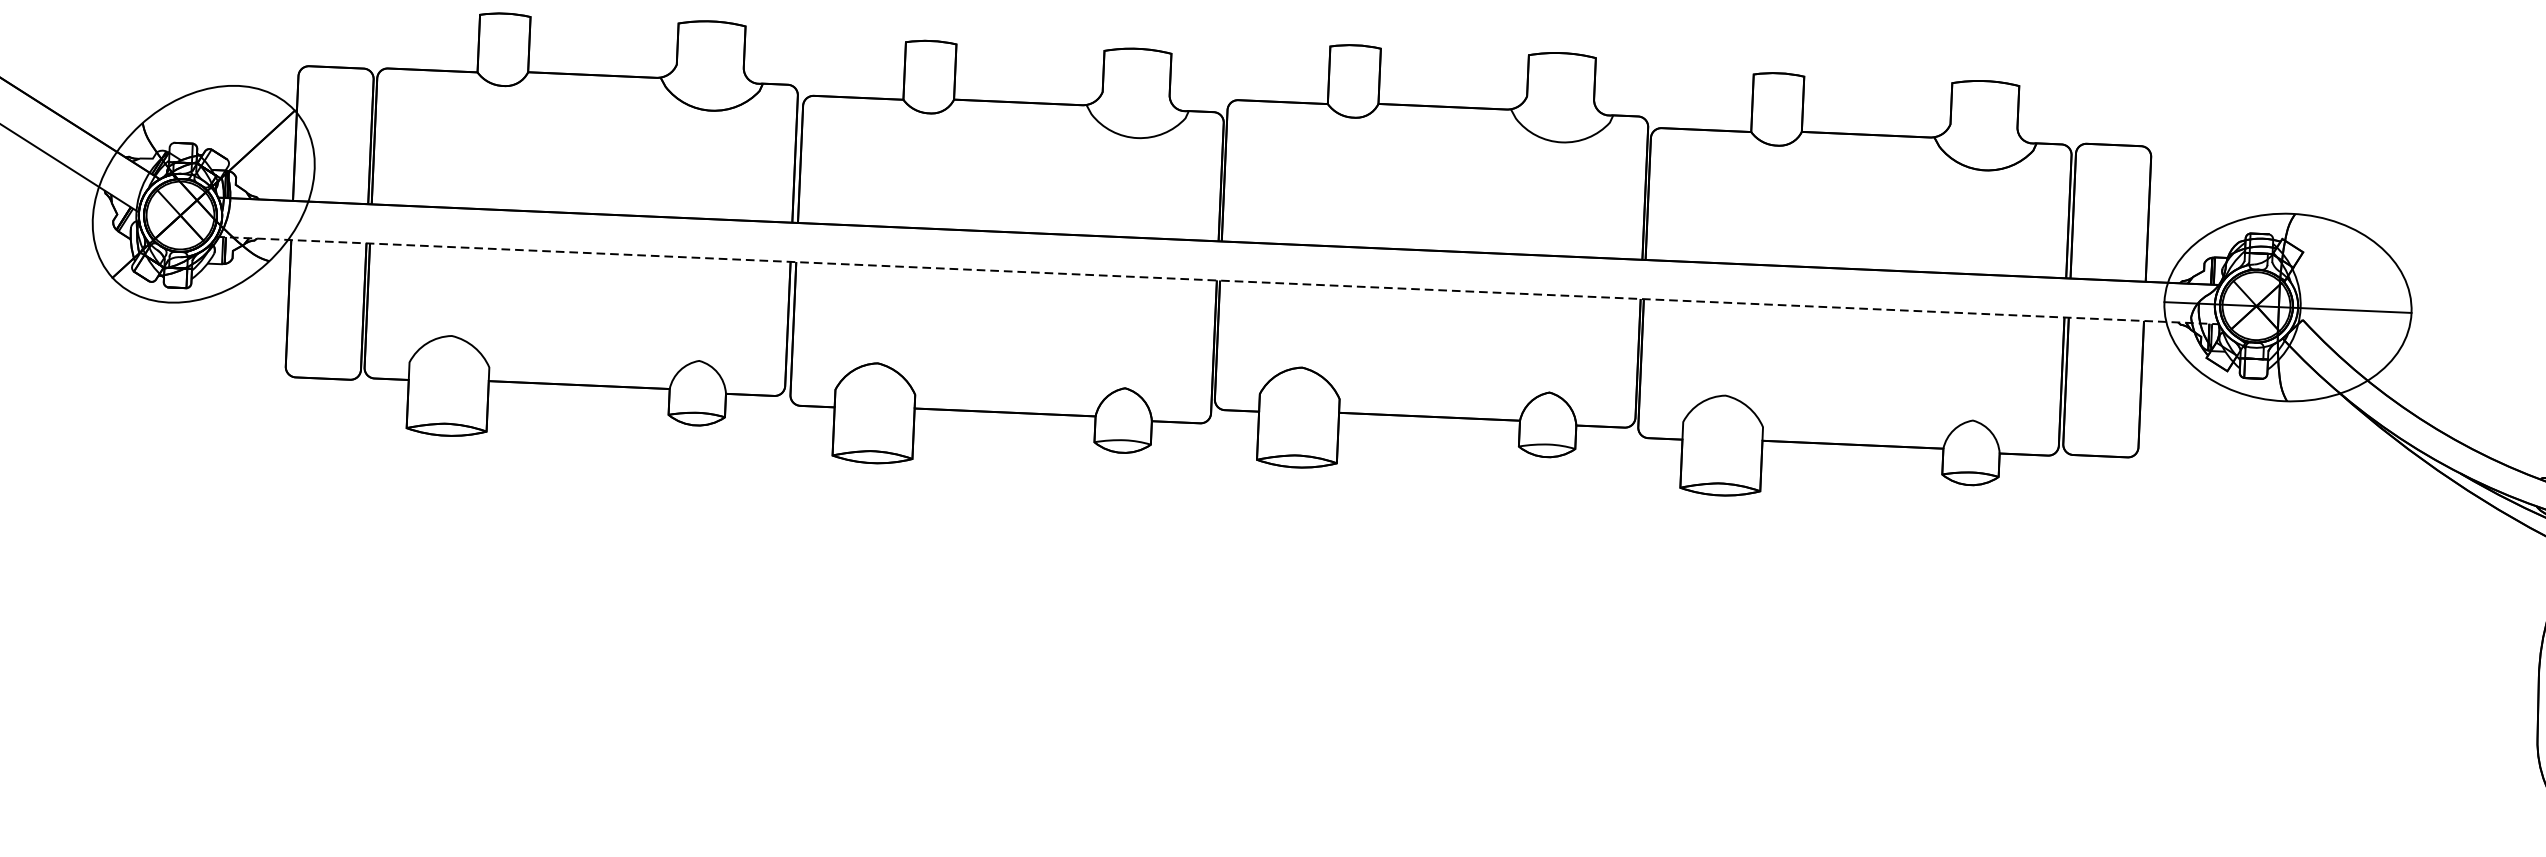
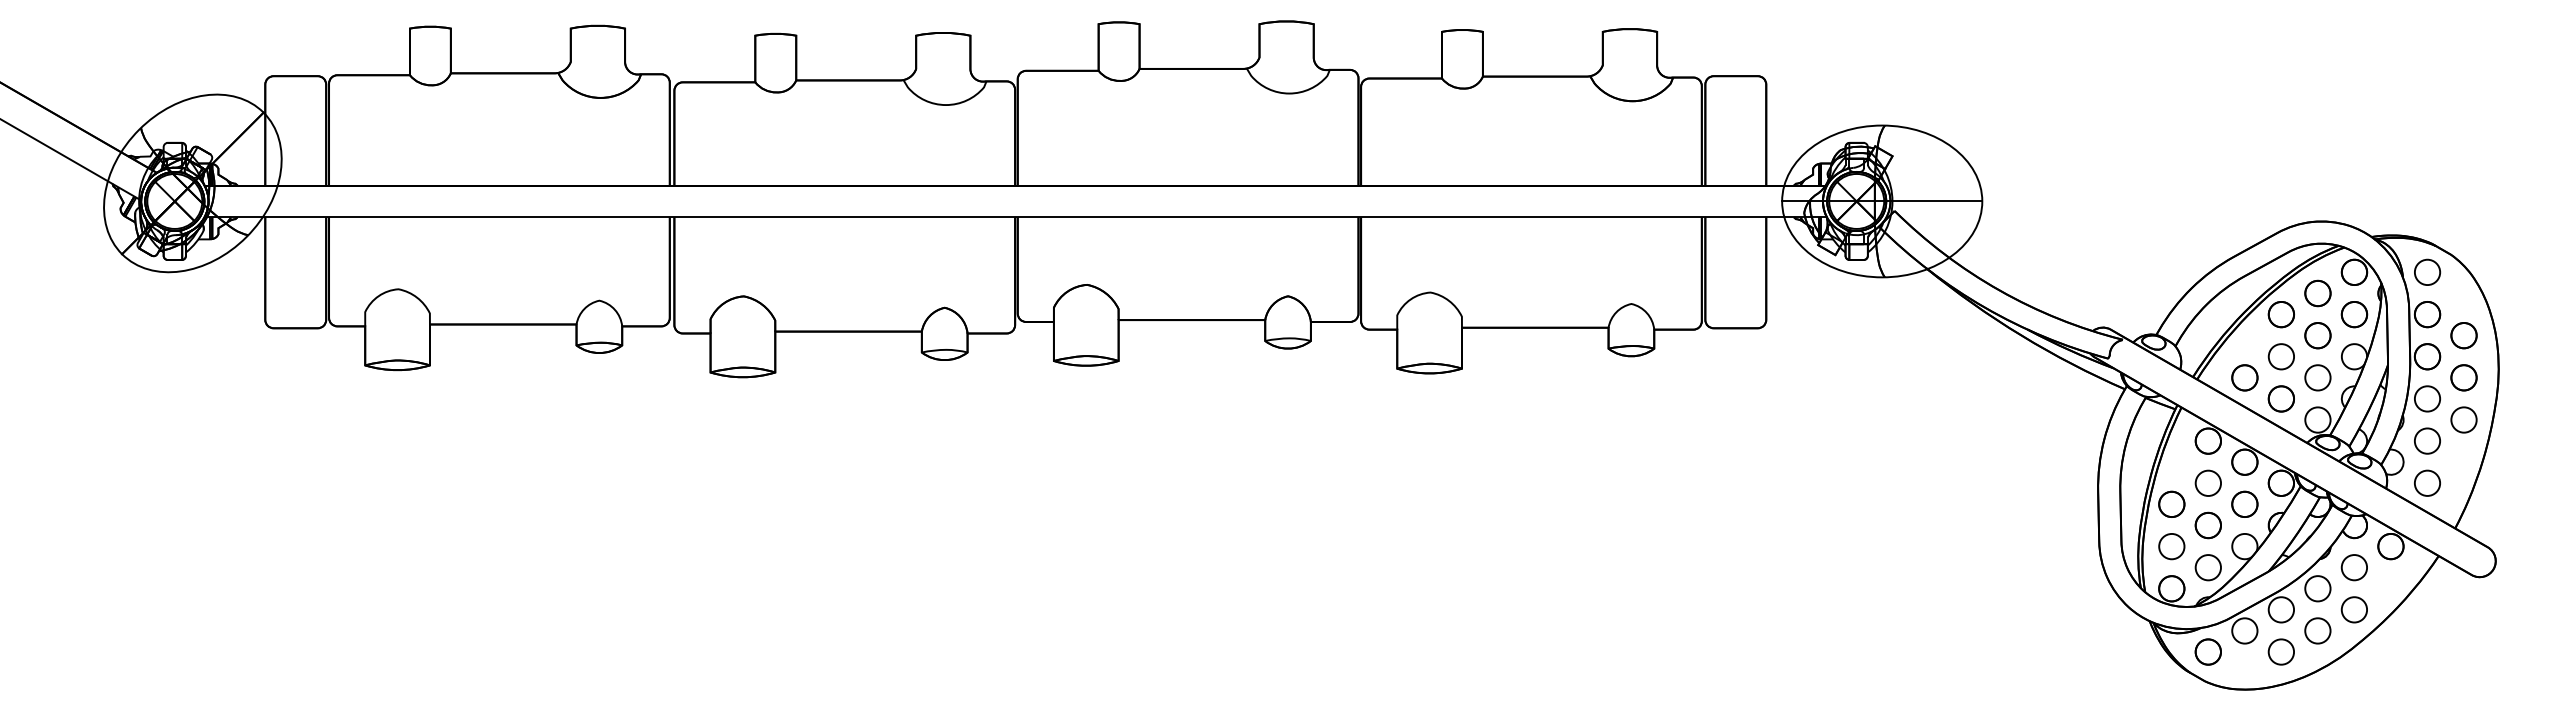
line: (1218, 280) -> (1016, 217), dashed -> solid

